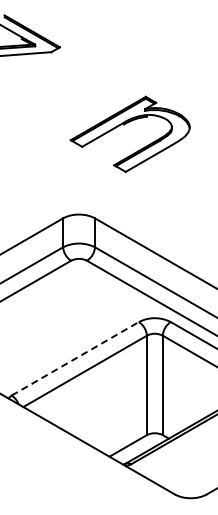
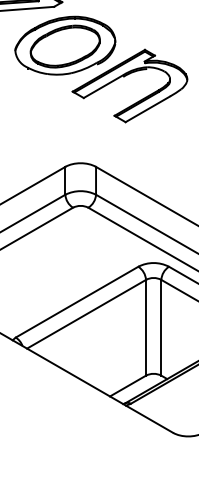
part: (62, 92) -> (64, 45), added
line: (75, 358) -> (77, 301), dashed -> solid

